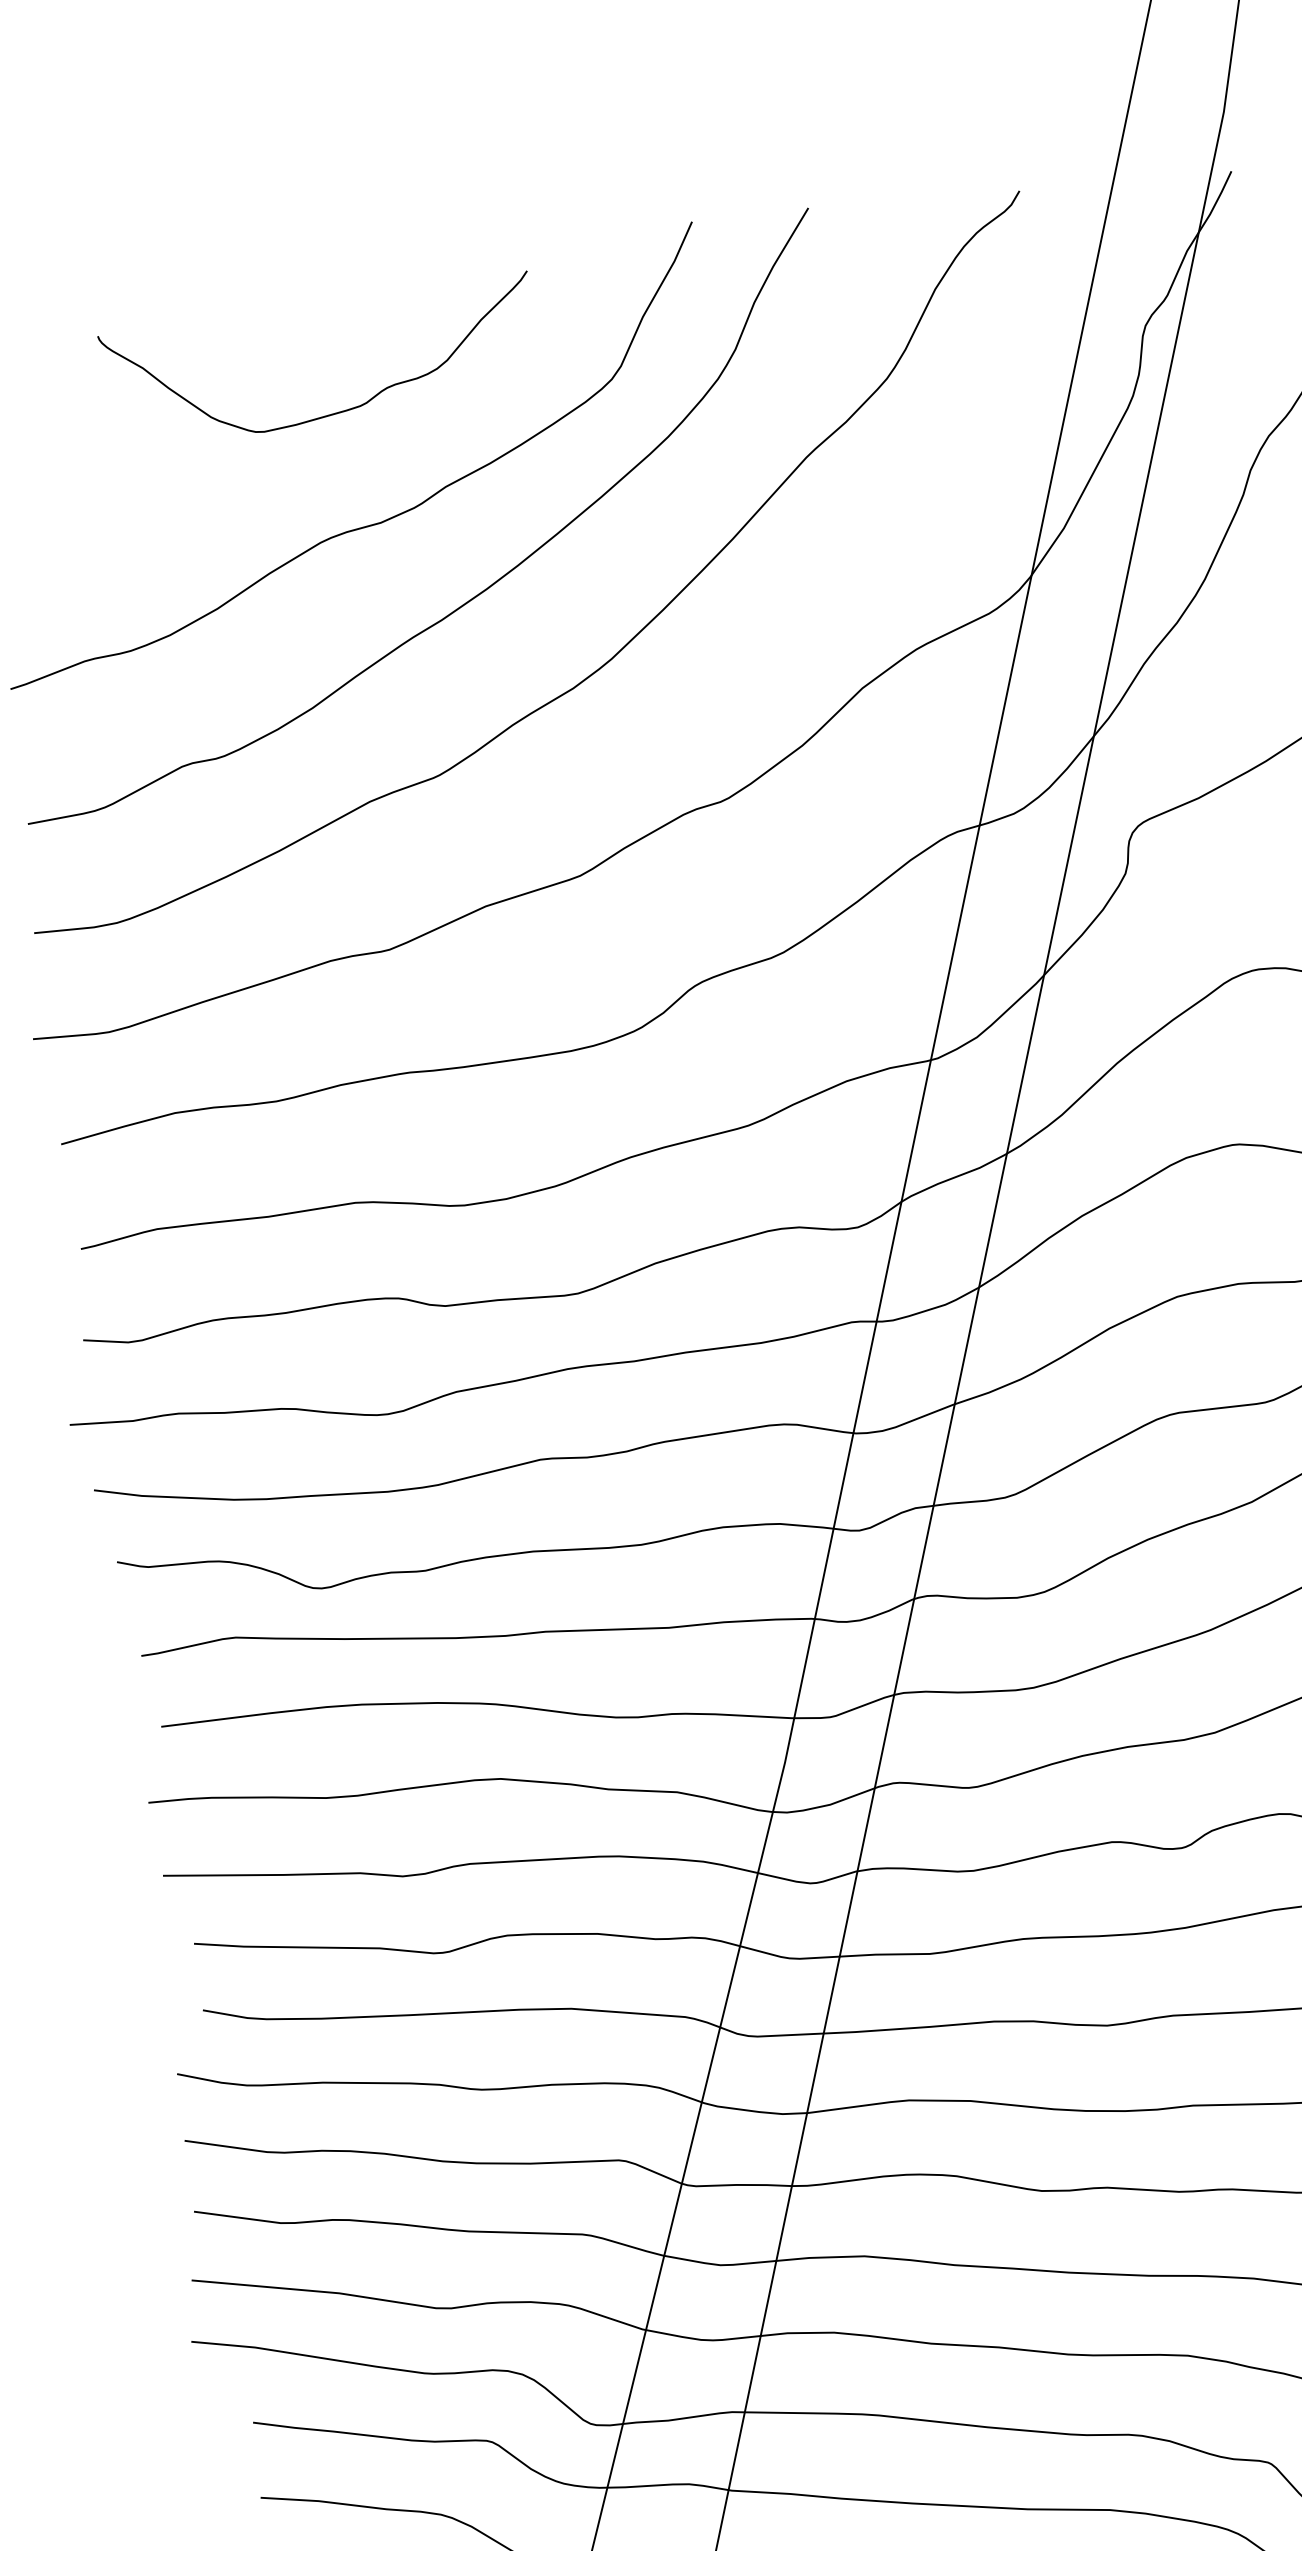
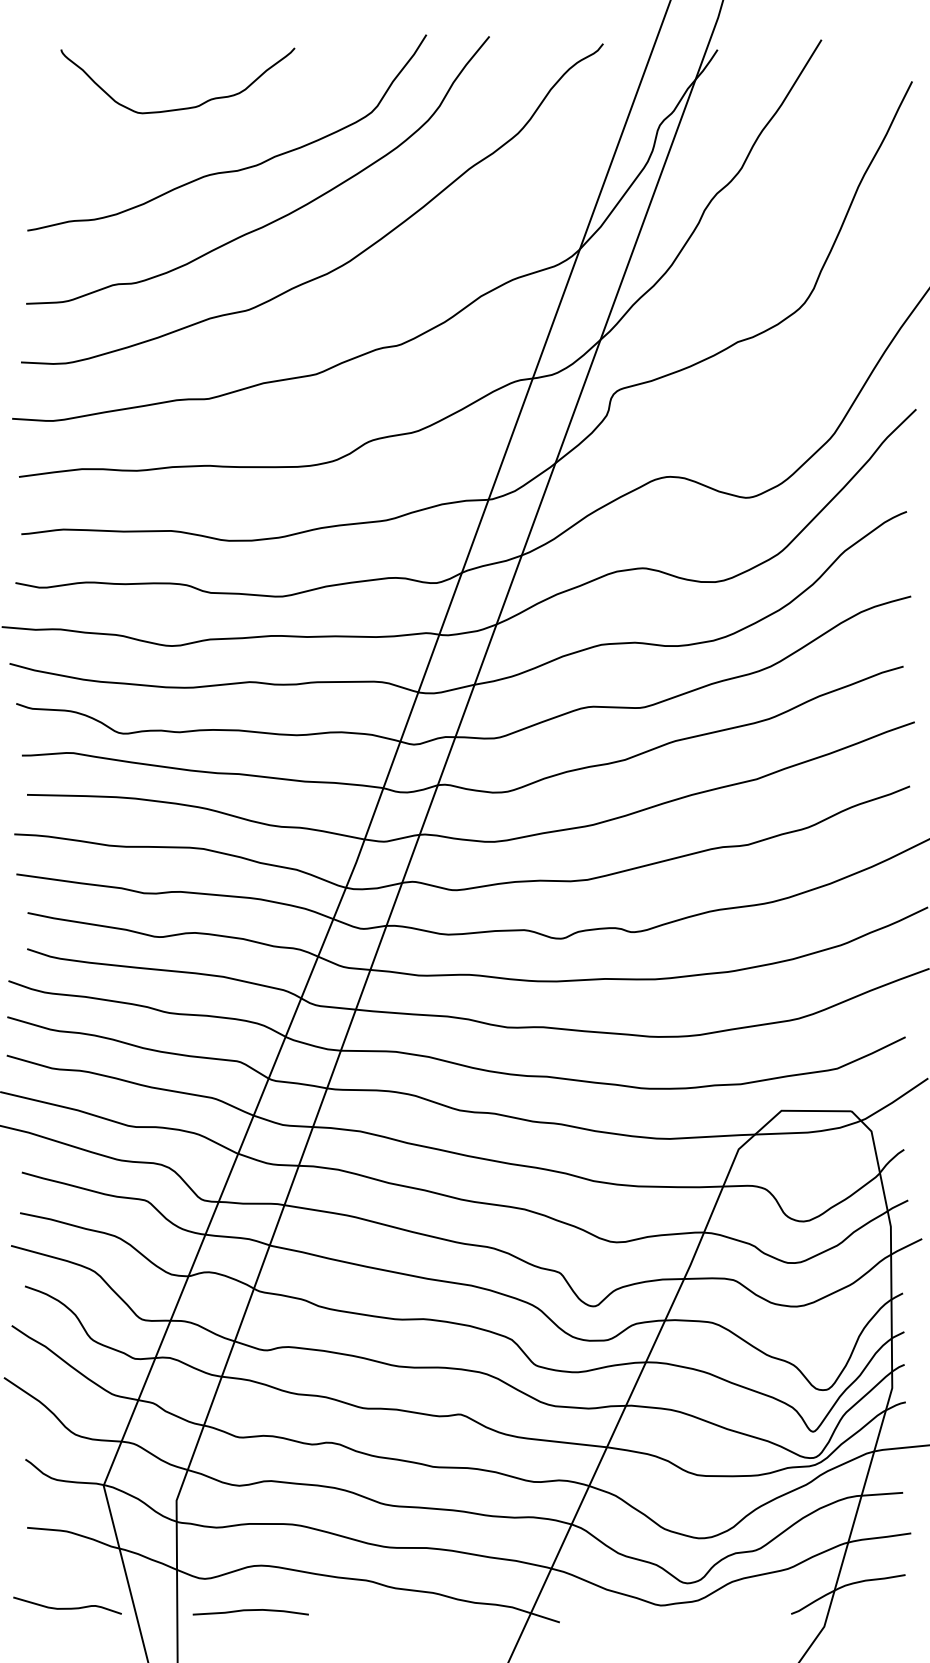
curve: (327, 413) -> (177, 108), moved

